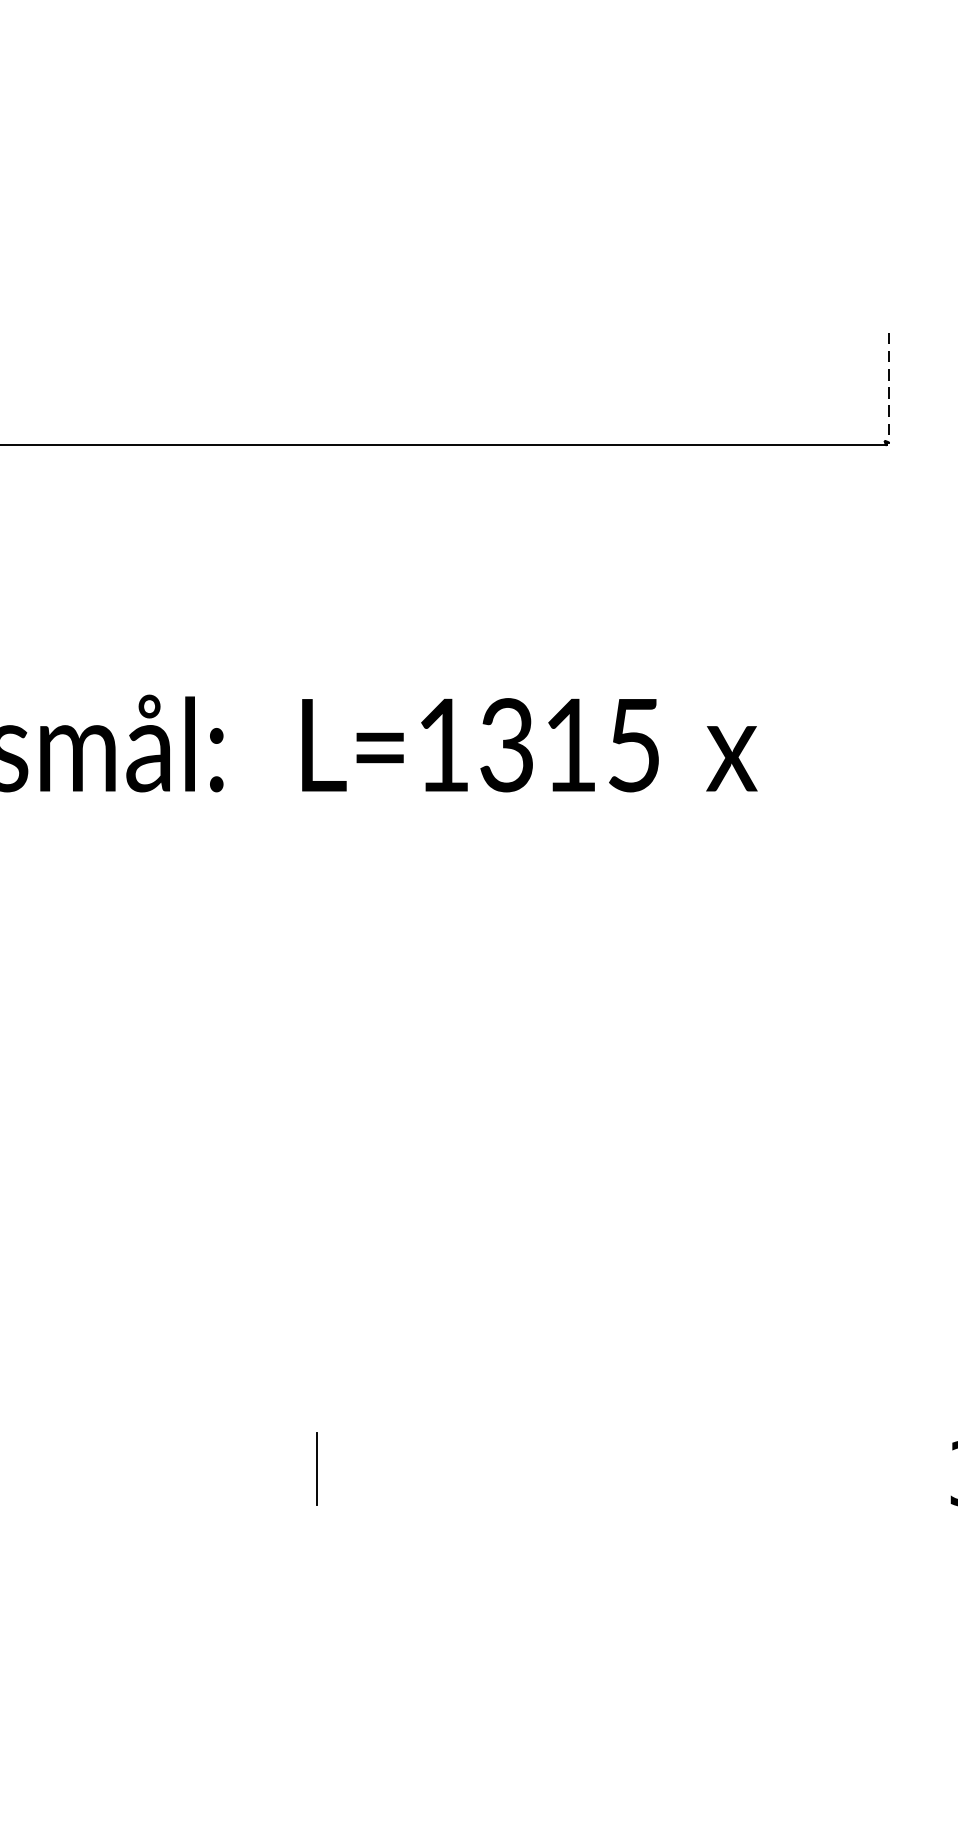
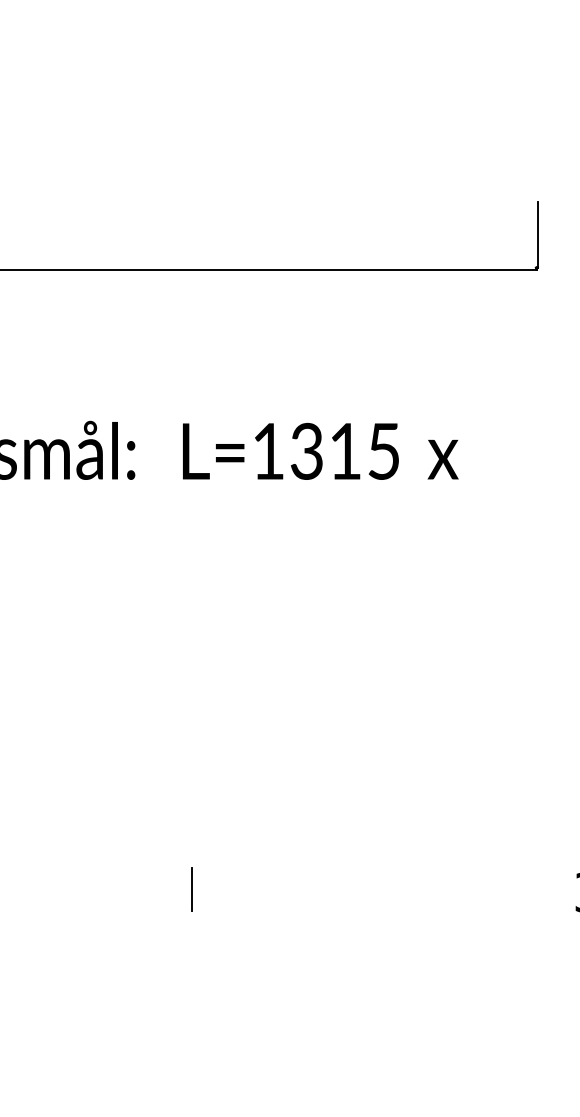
line: (889, 388) -> (538, 235), dashed -> solid

